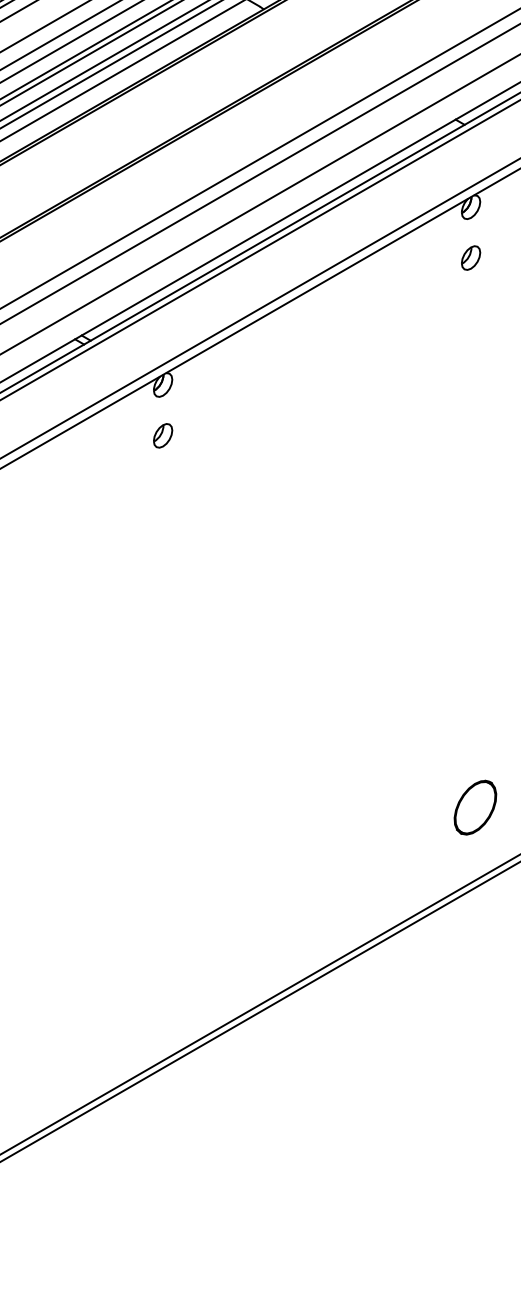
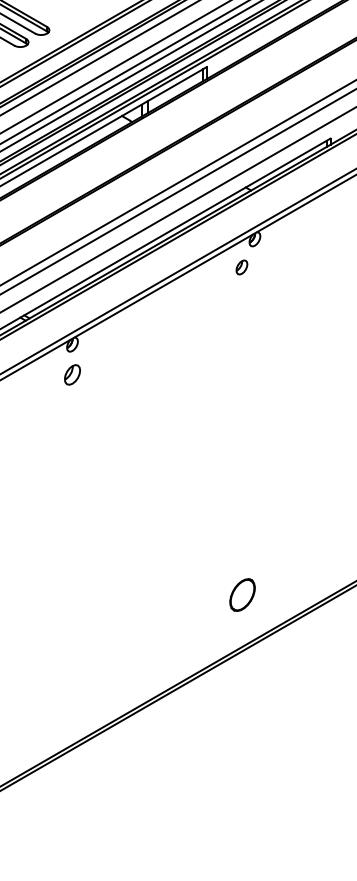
part: (470, 258) -> (241, 267), moved
part: (163, 435) -> (72, 374), size x1.4
part: (475, 806) -> (242, 594), moved

